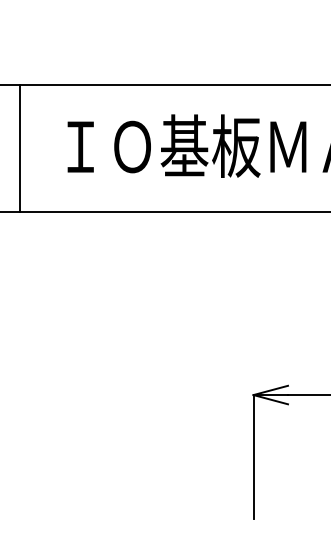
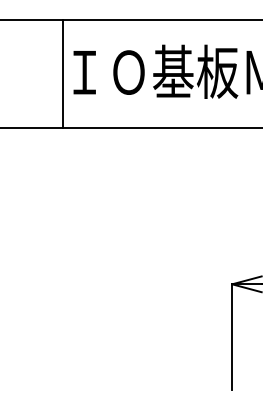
line: (19, 148) -> (63, 73), moved

